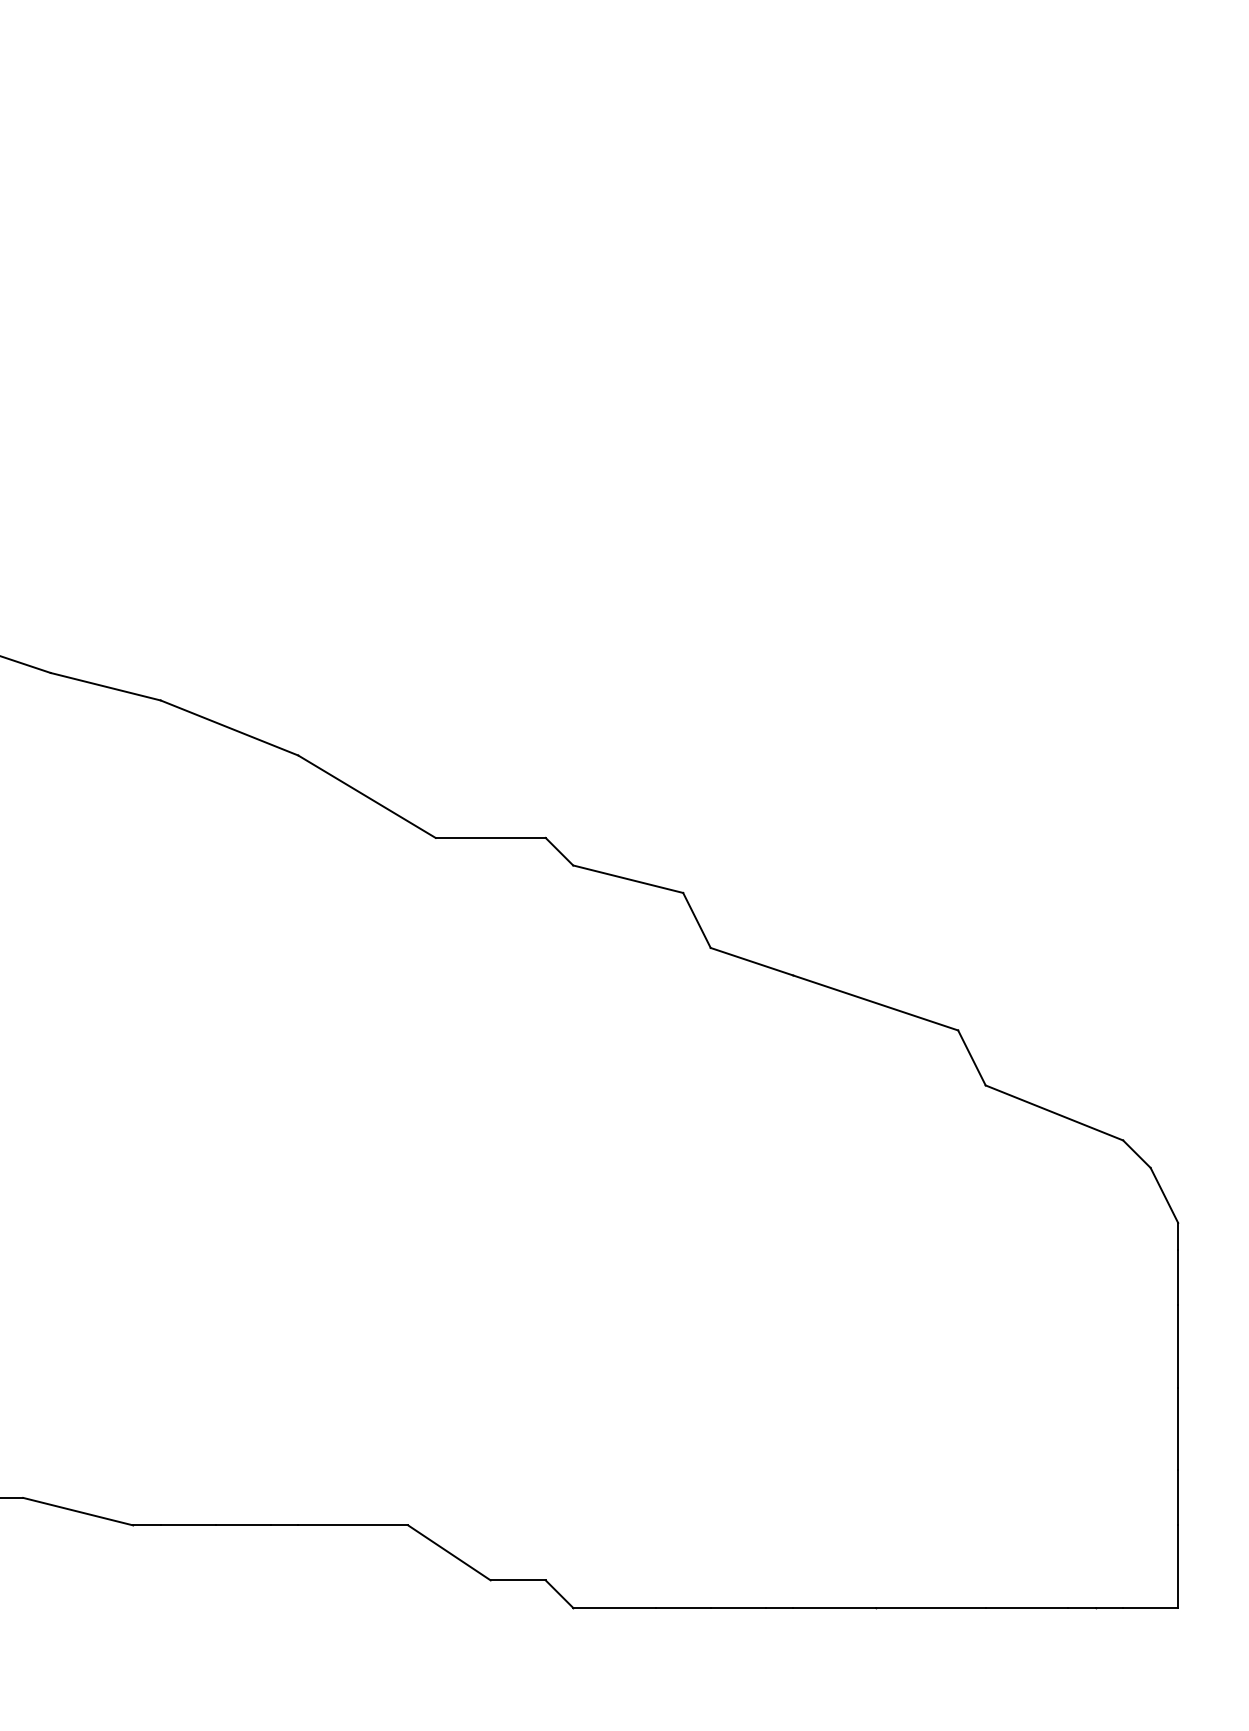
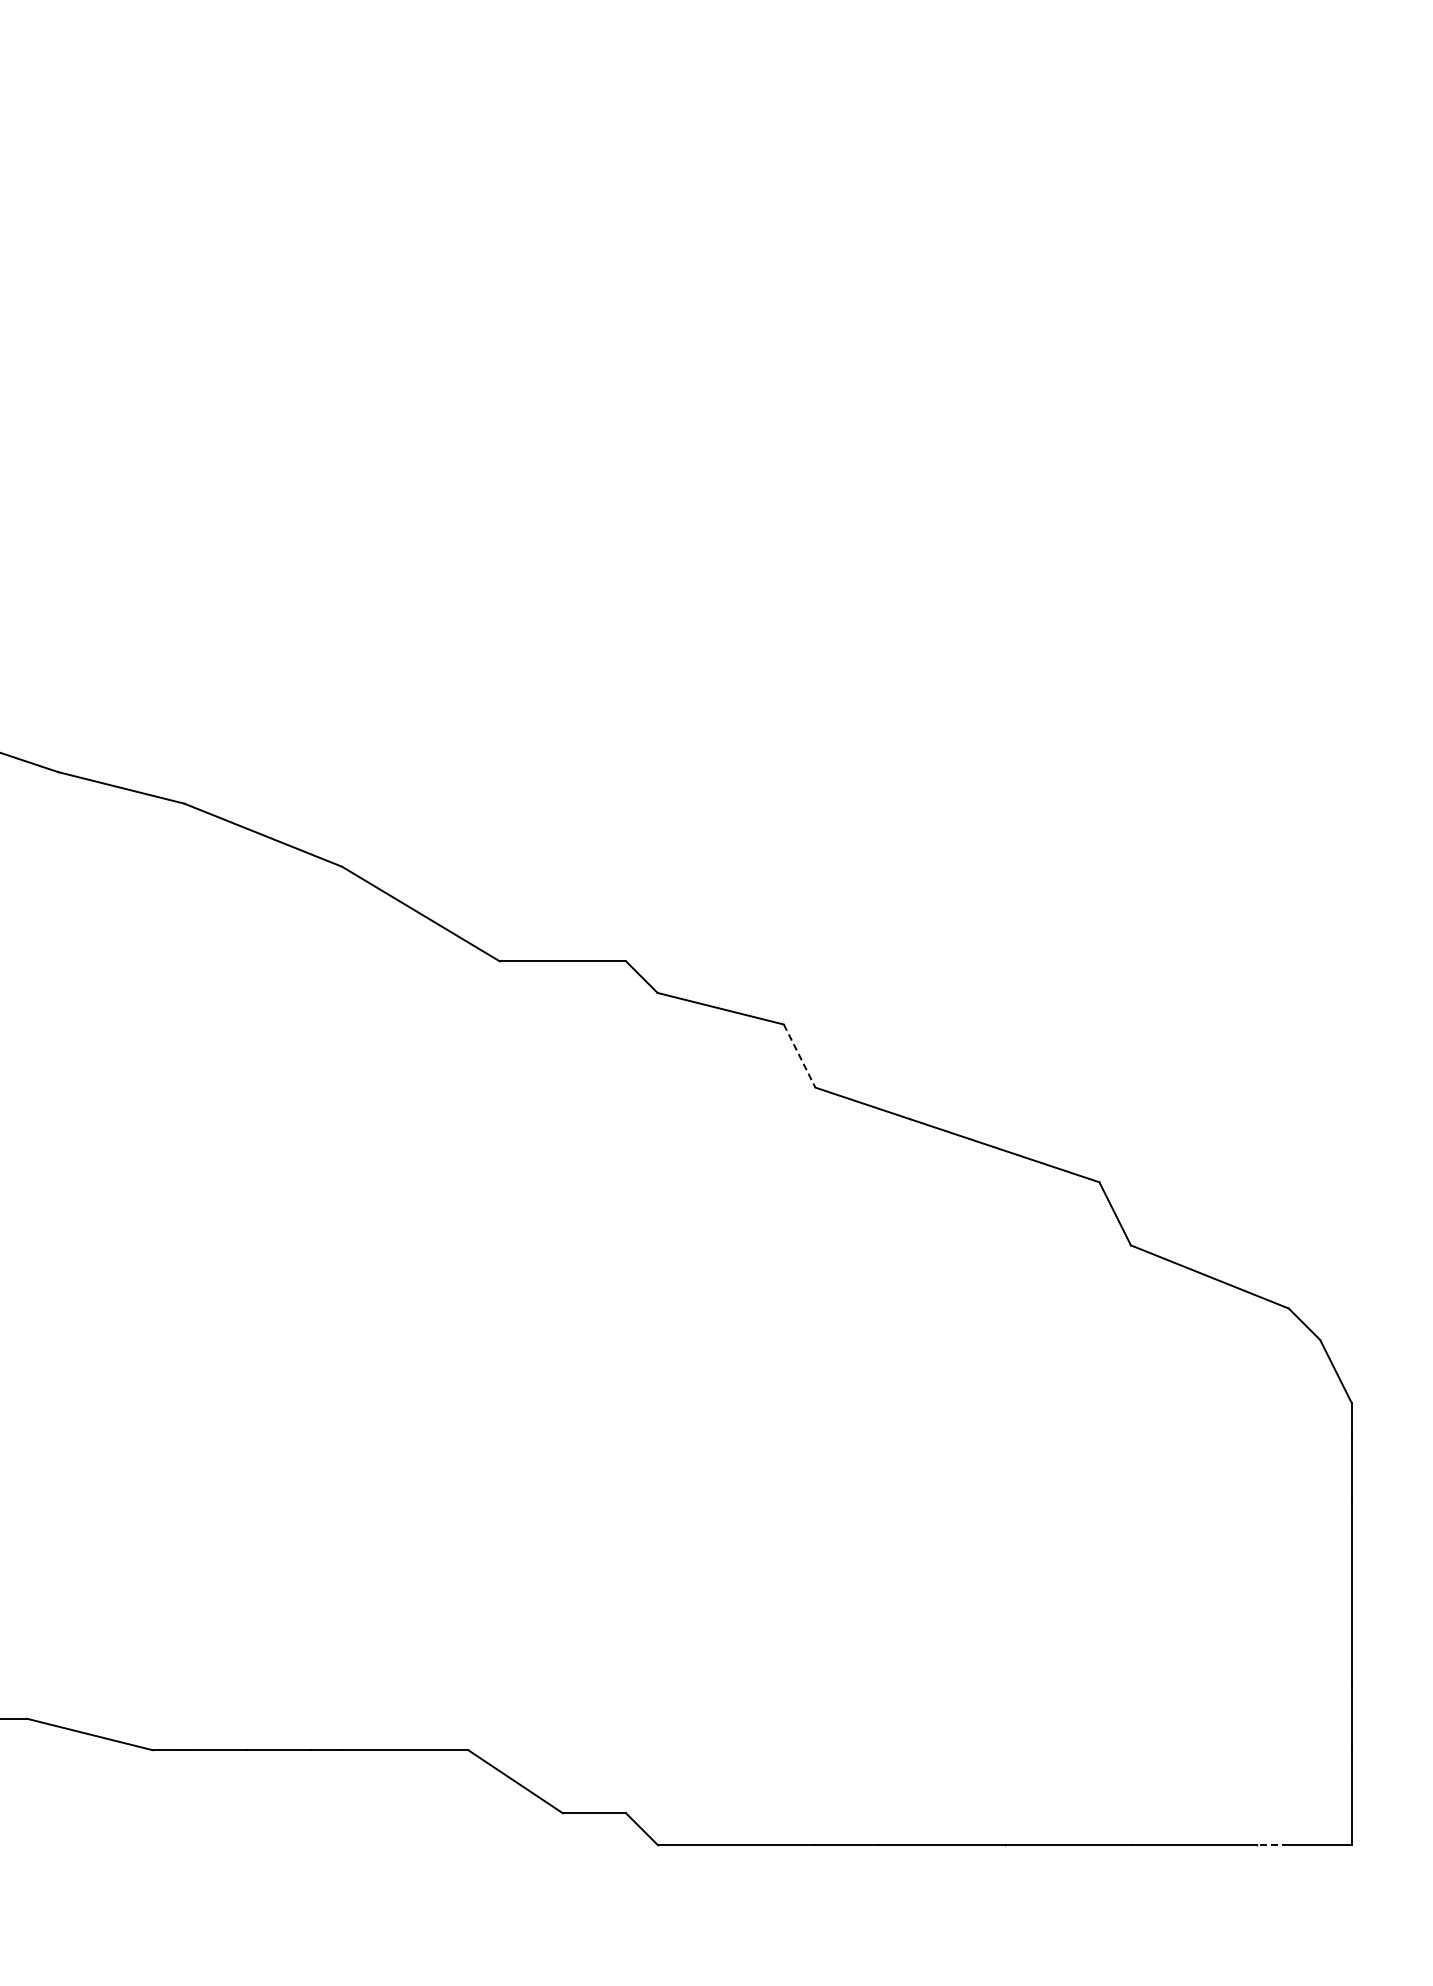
line: (696, 920) -> (799, 1056), solid -> dashed
line: (1109, 1607) -> (1272, 1844), solid -> dashed

